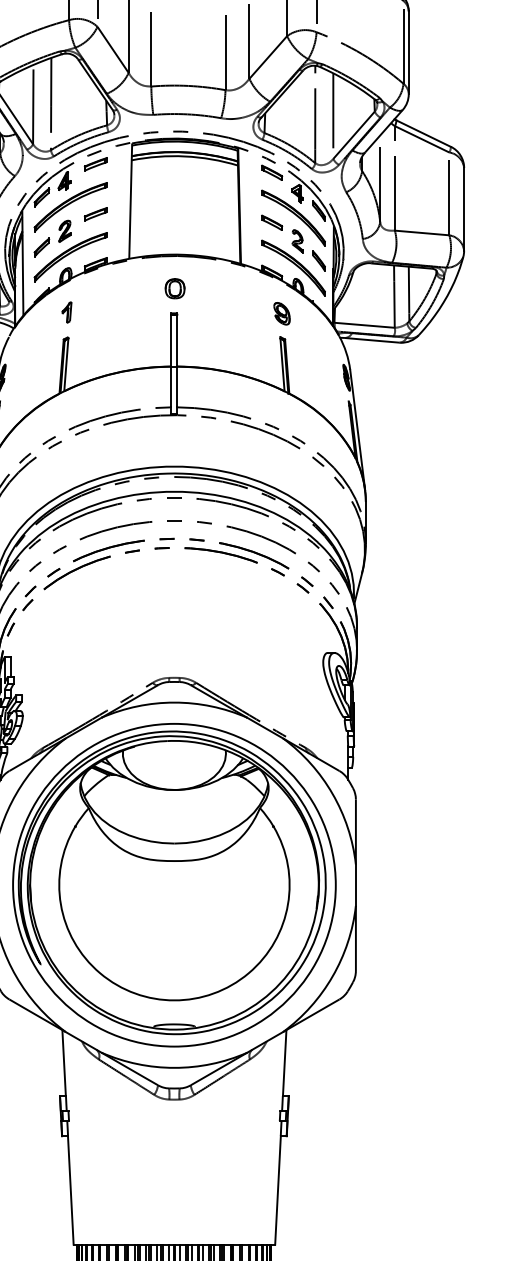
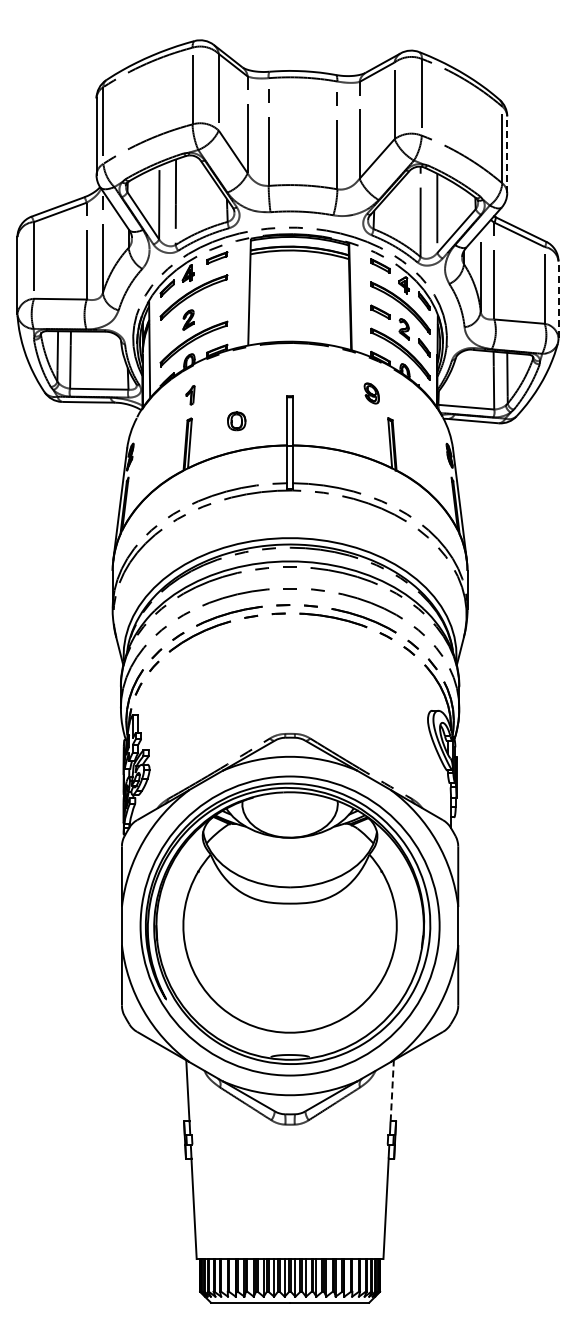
line: (409, 52) -> (507, 154), solid -> dashed
line: (464, 209) -> (558, 299), solid -> dashed
part: (96, 213) -> (217, 303), removed
part: (41, 247) -> (166, 335), removed
part: (174, 288) -> (236, 421), moved
part: (281, 313) -> (371, 393), moved
line: (284, 1062) -> (392, 1090), solid -> dashed

